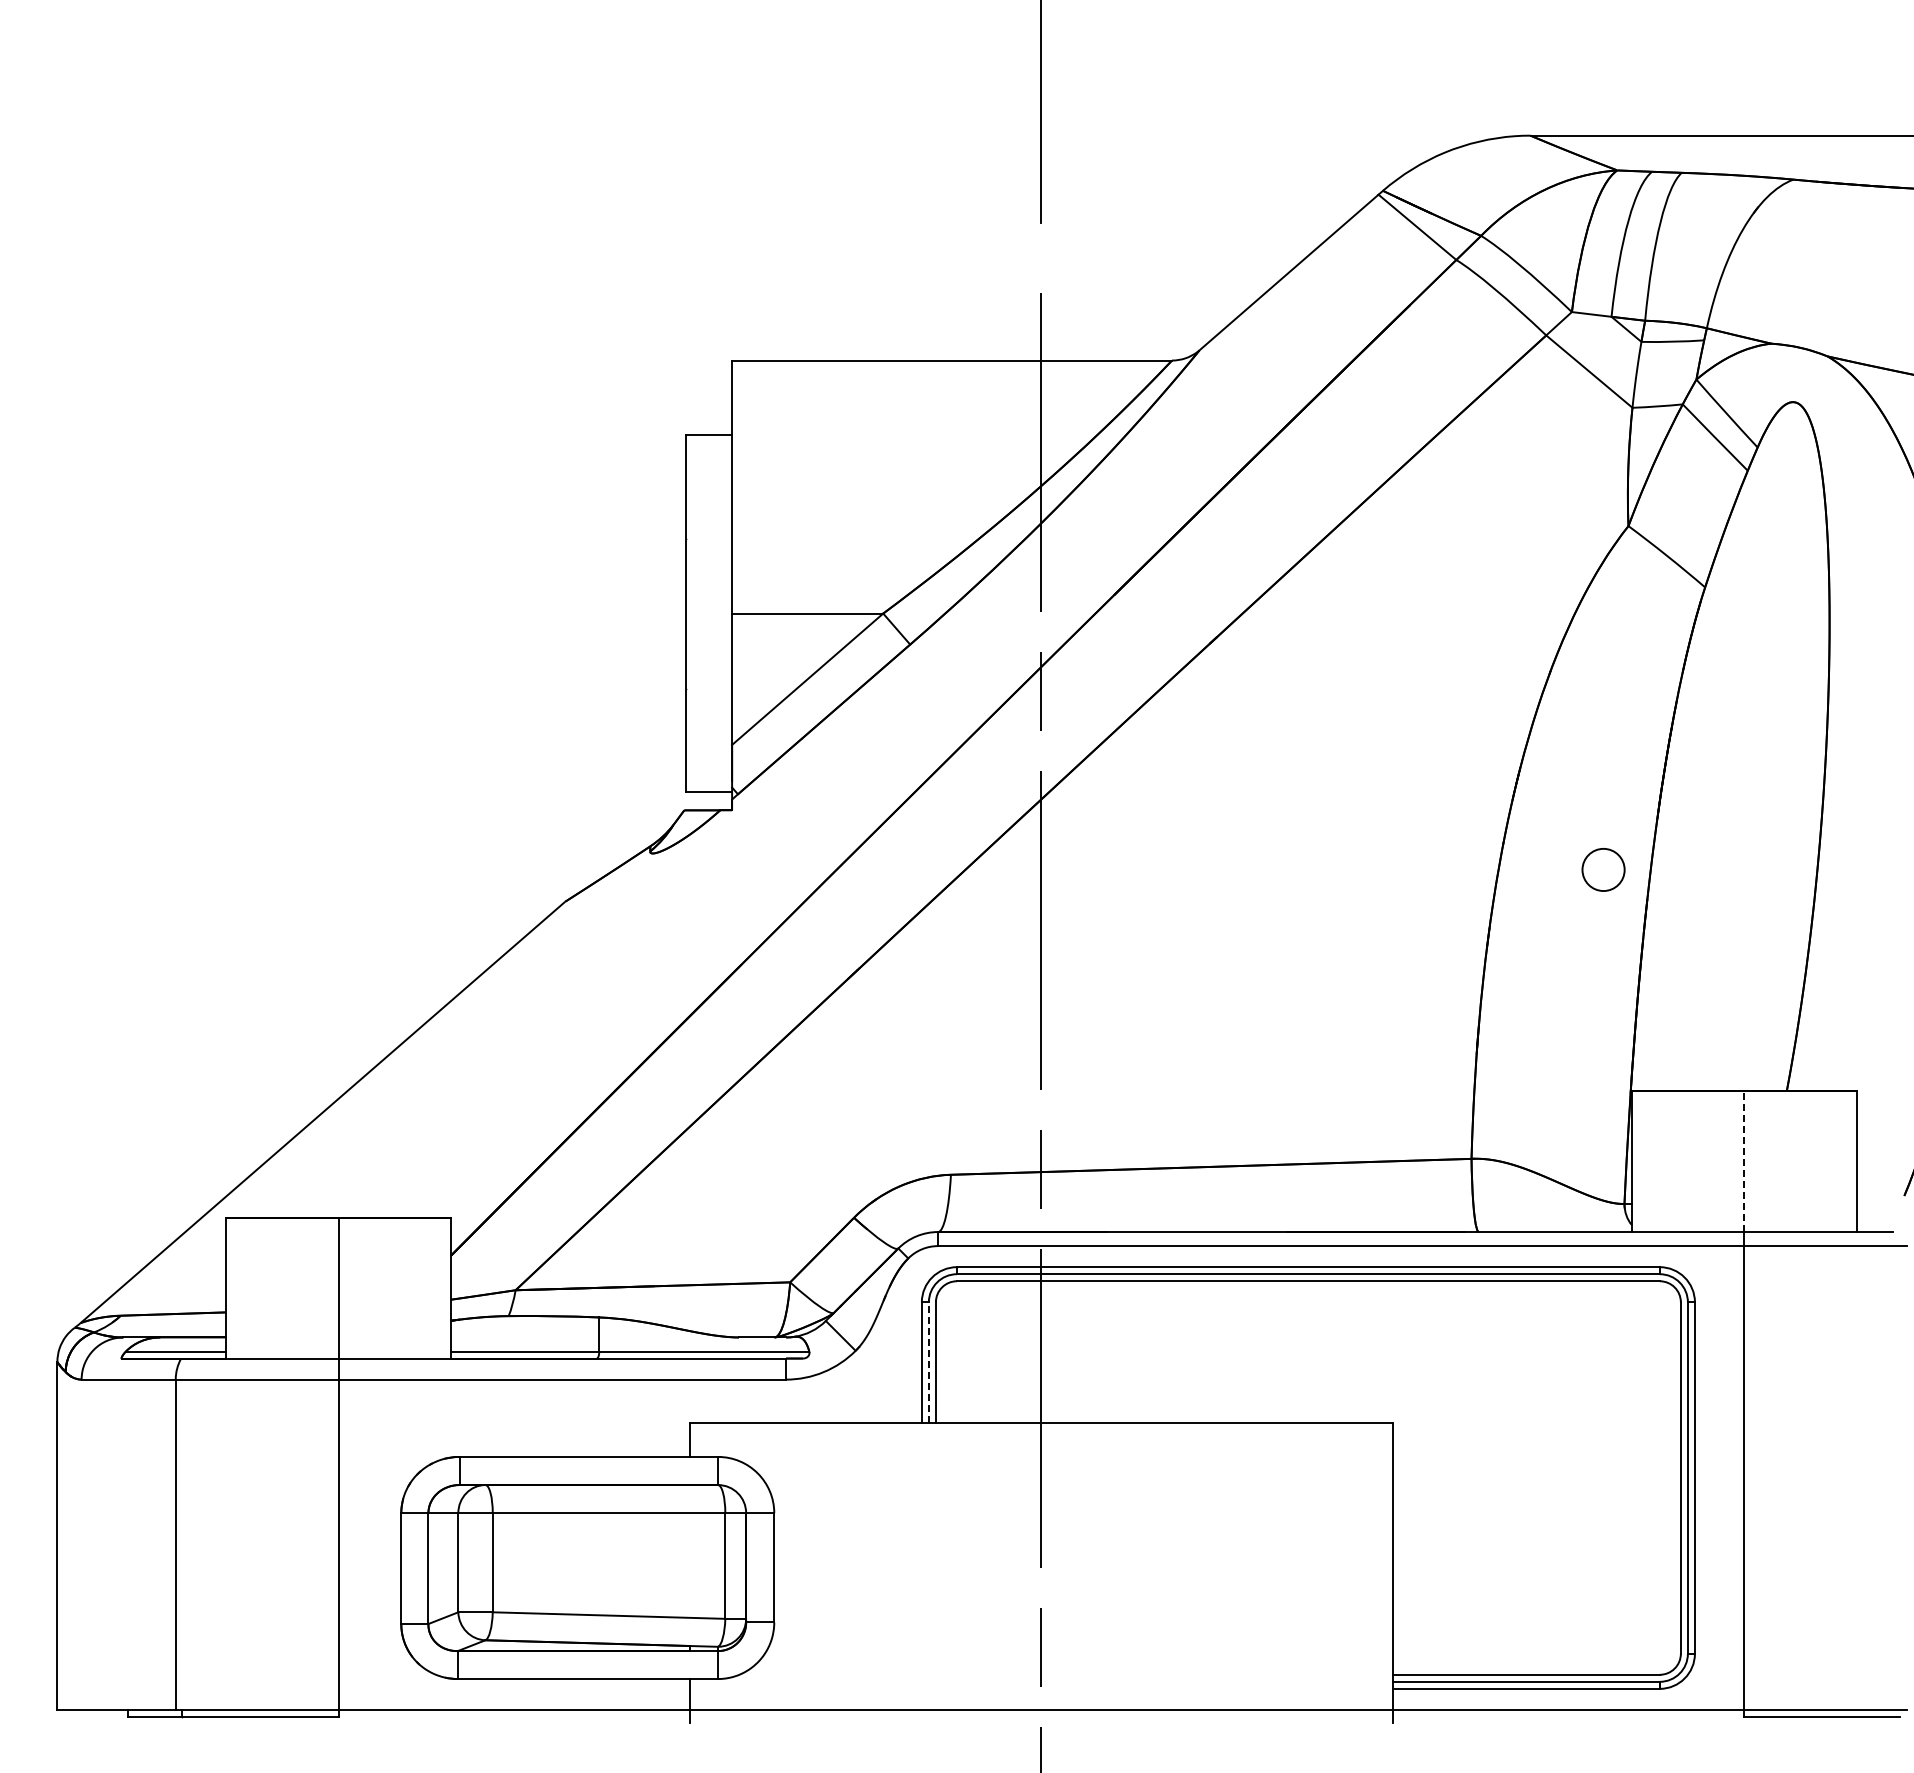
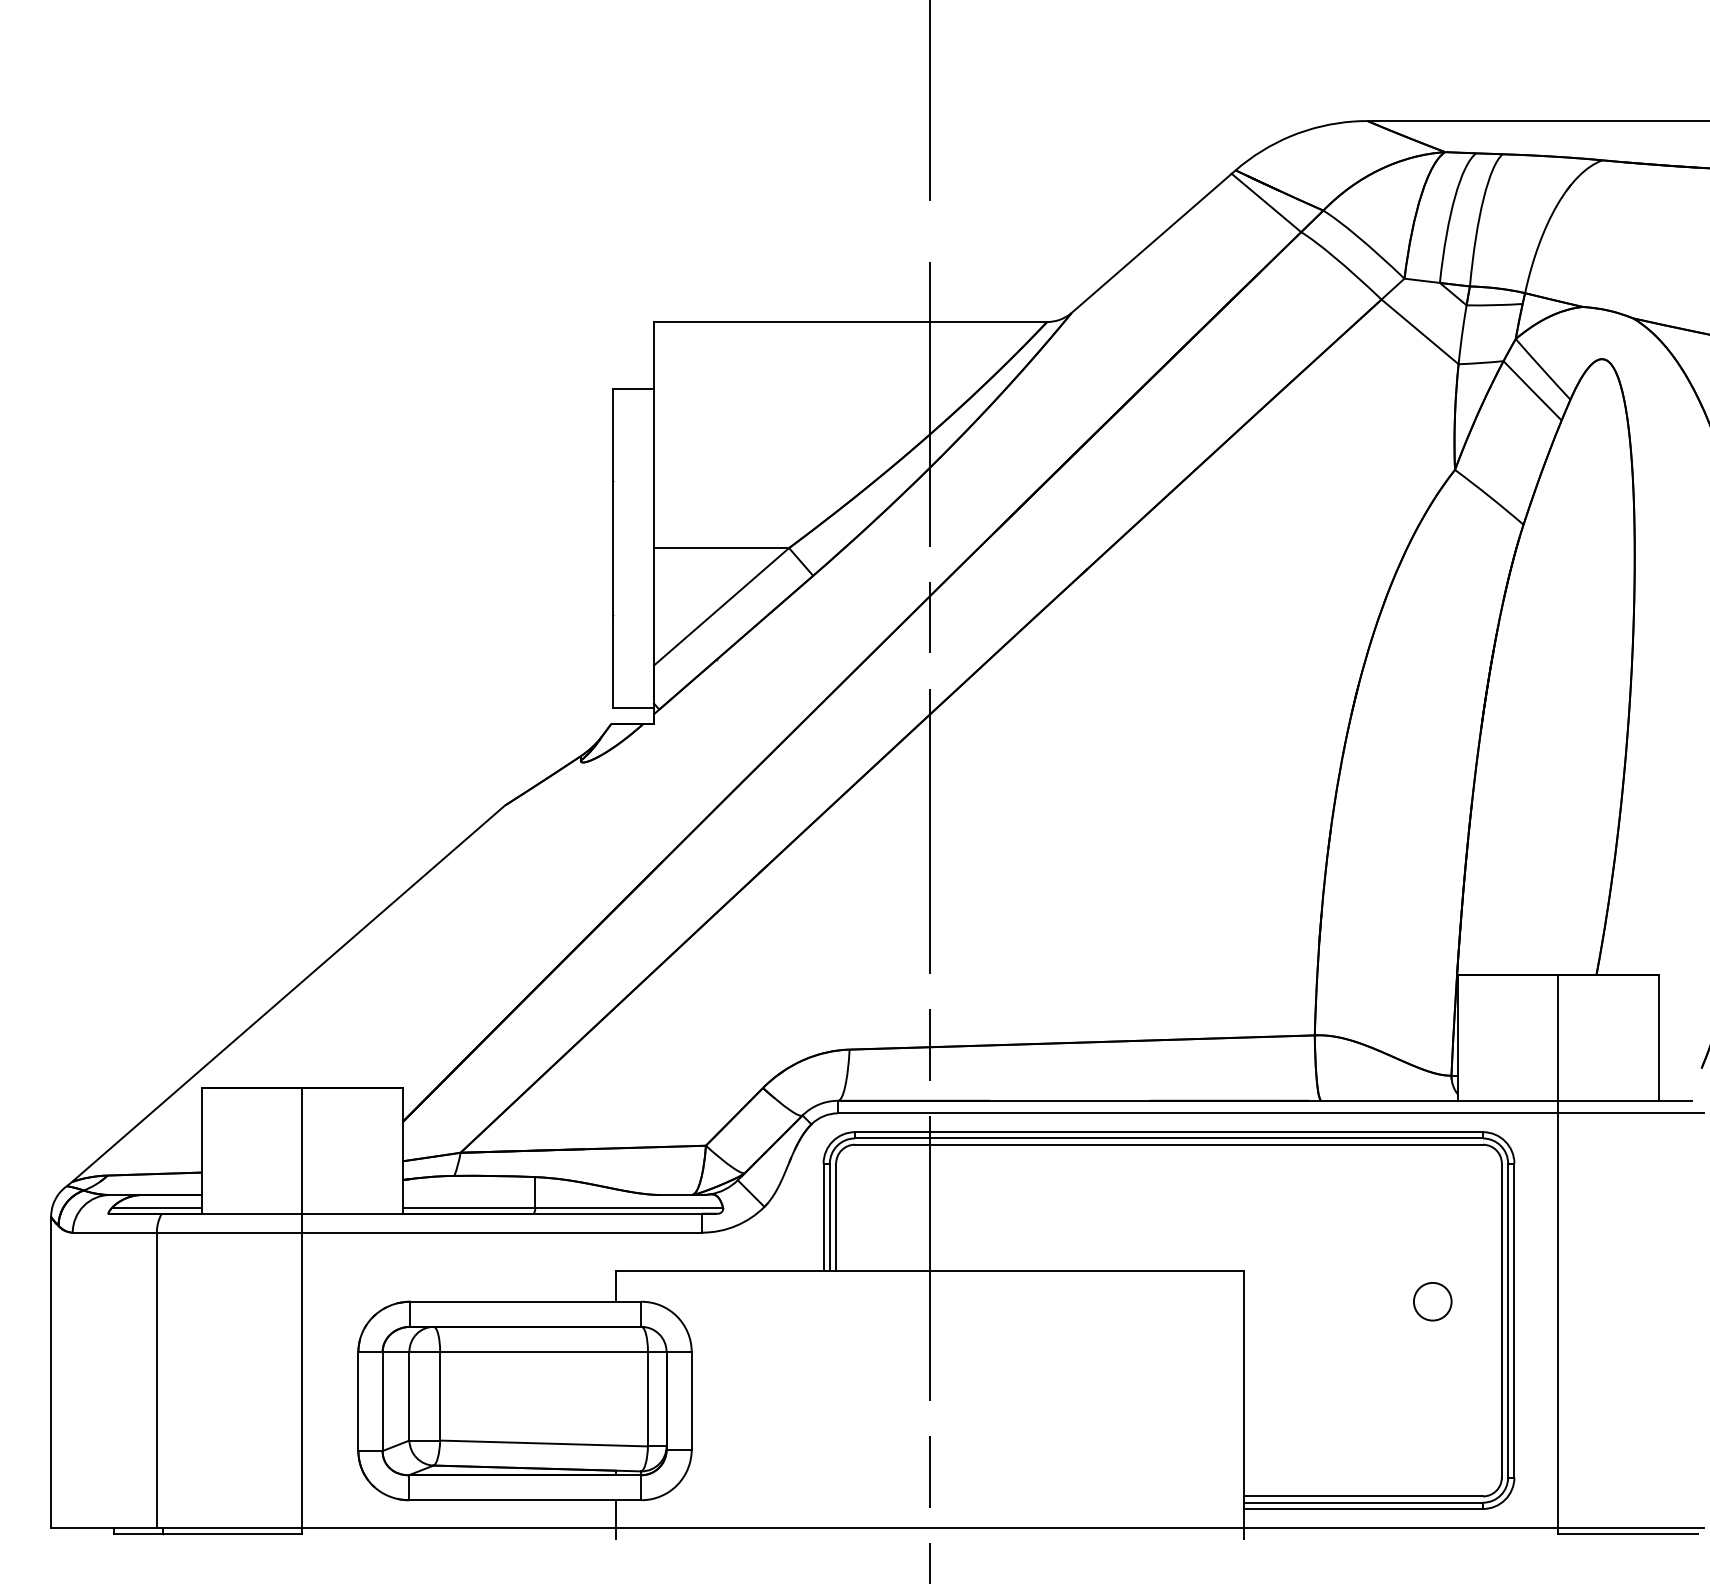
circle: (1603, 869) -> (1432, 1301), moved
line: (1744, 1161) -> (1558, 1037), dashed -> solid
line: (928, 1362) -> (829, 1217), dashed -> solid

